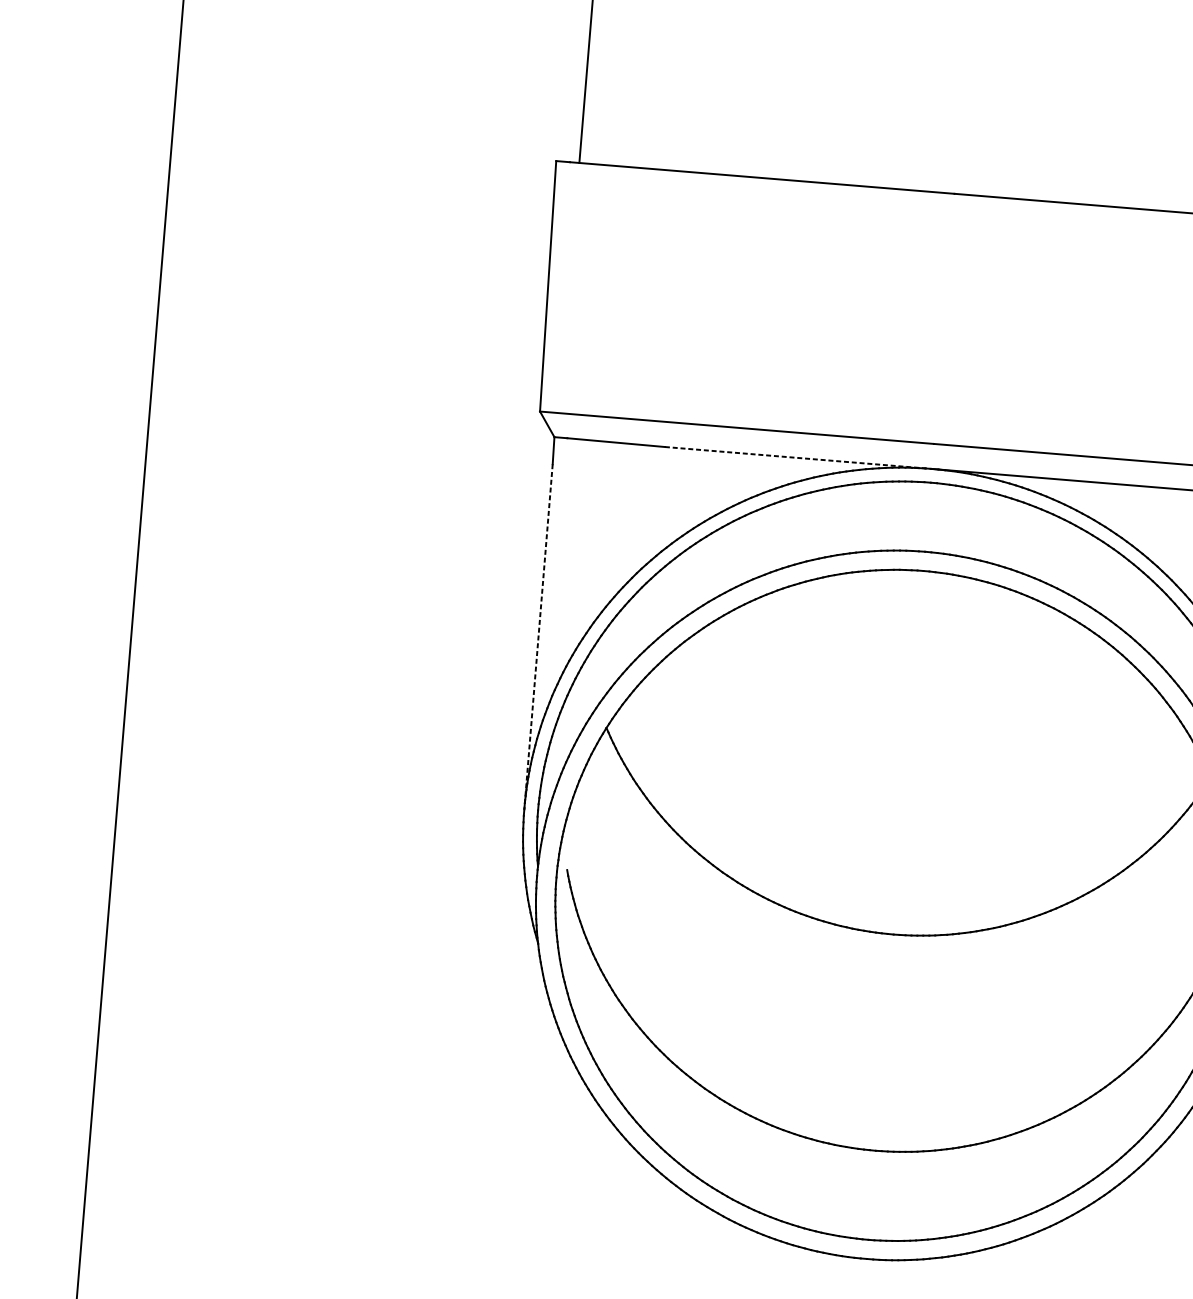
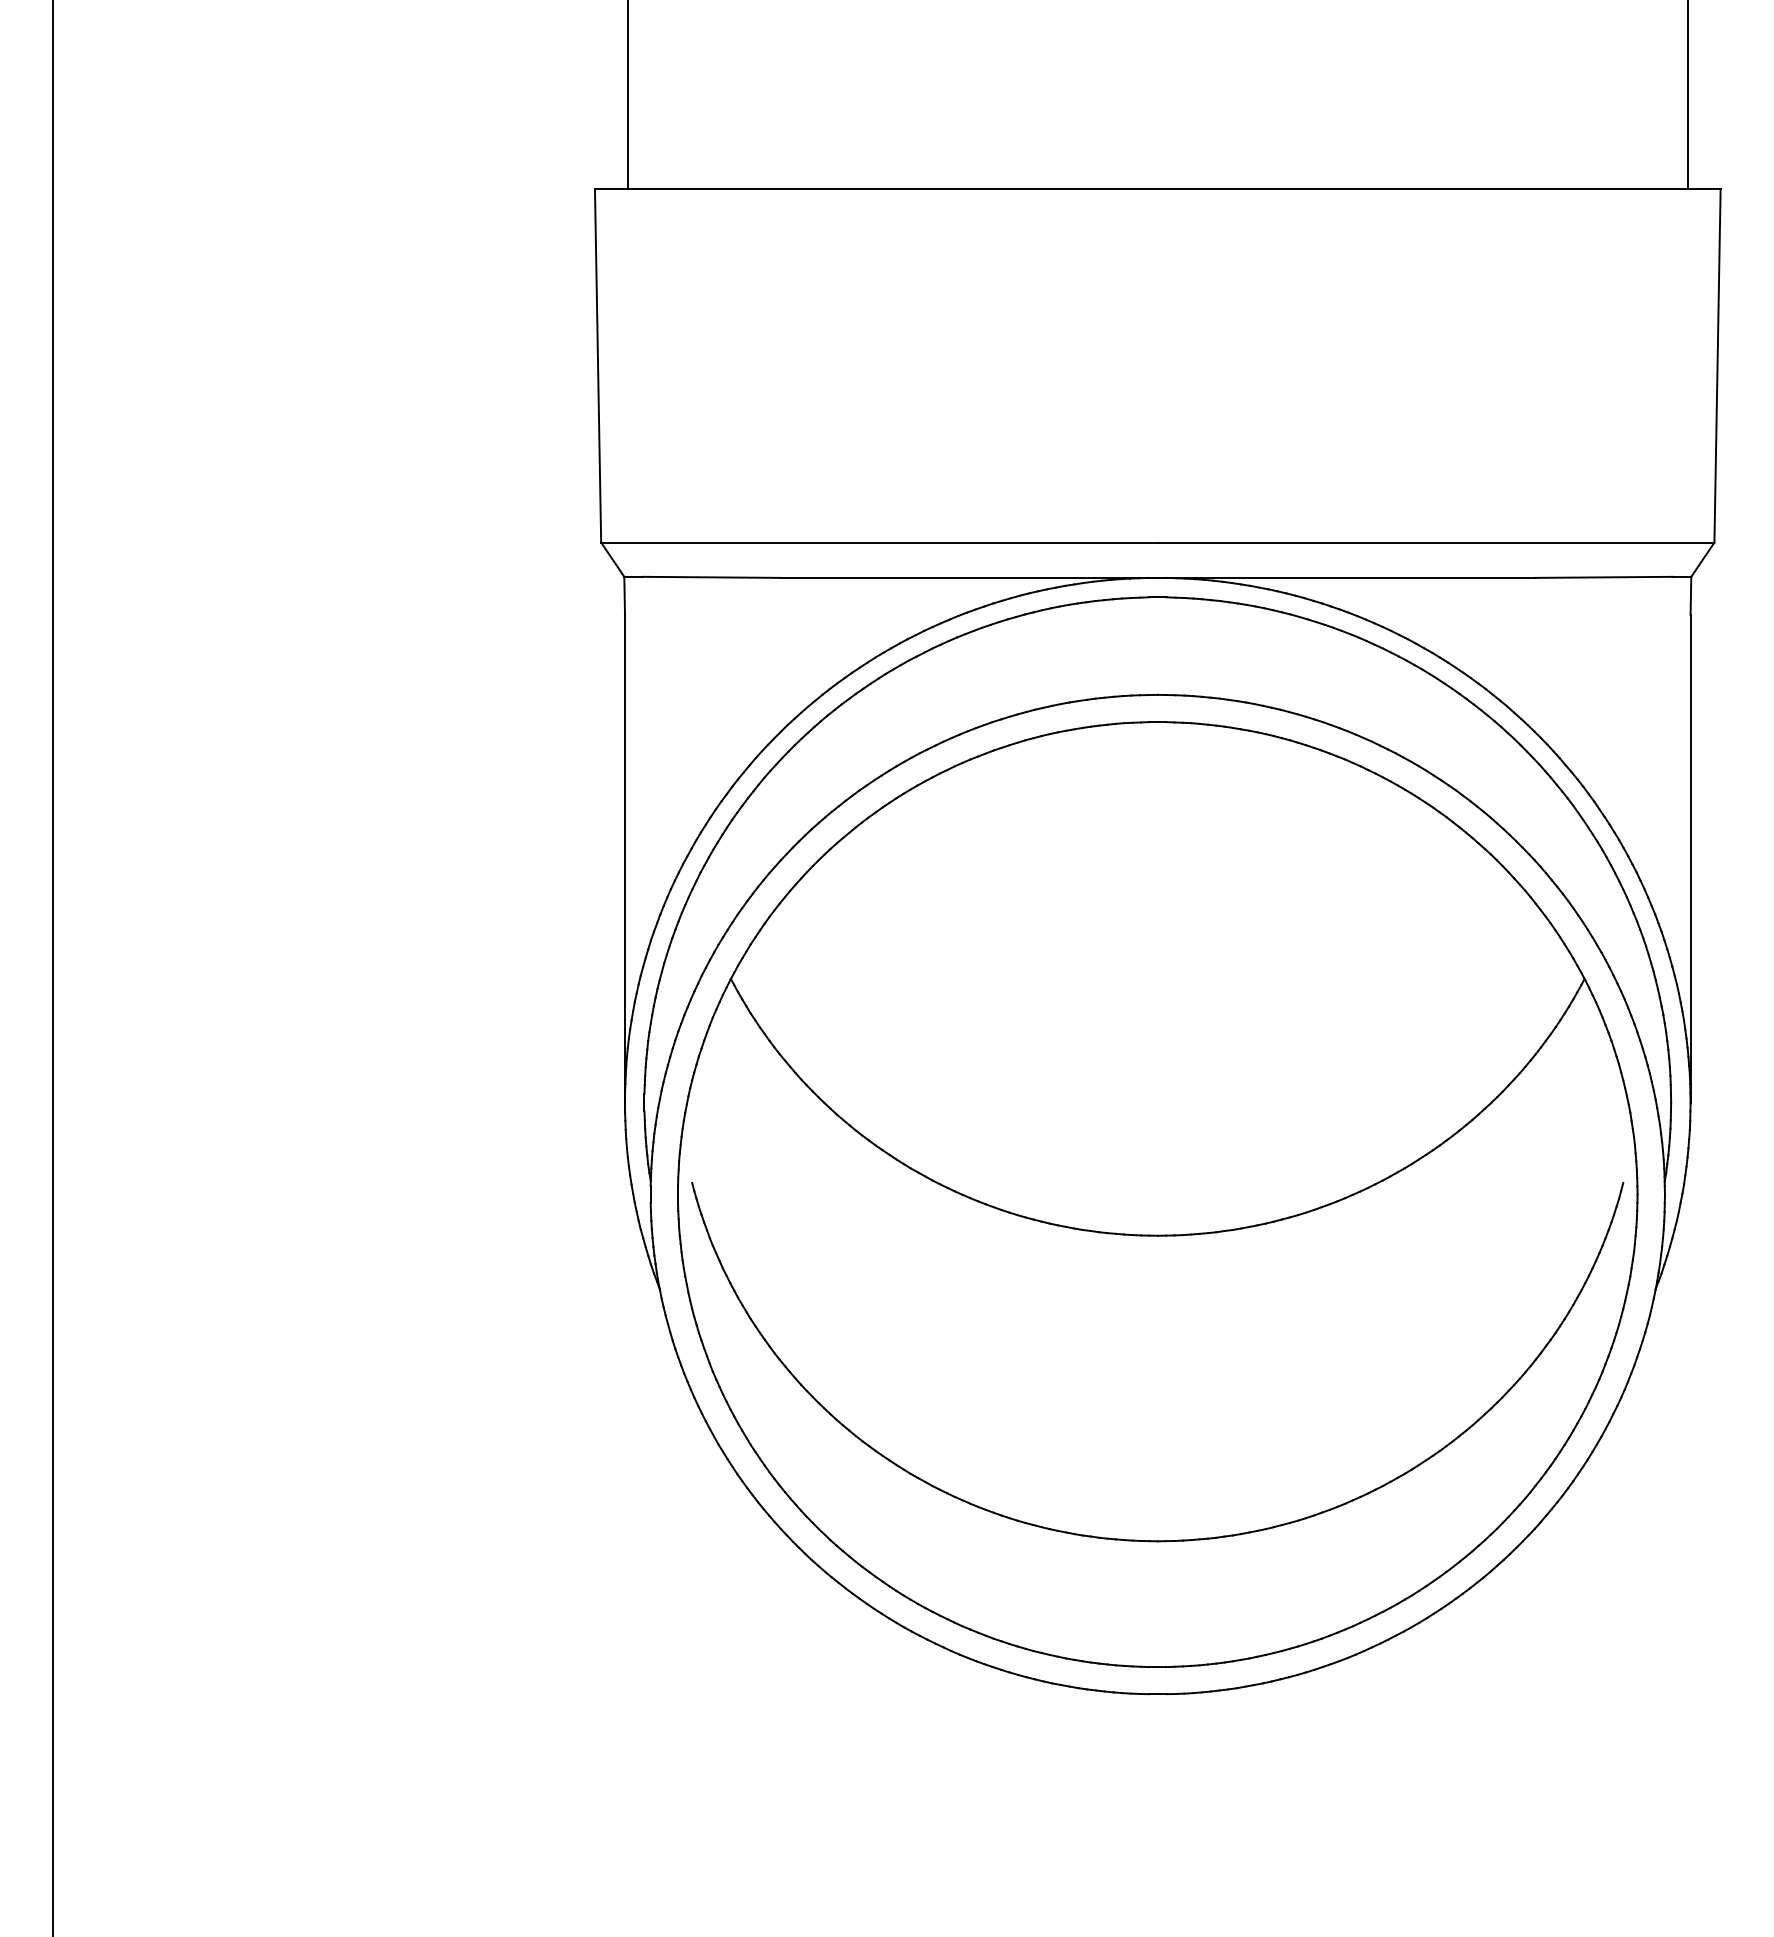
line: (798, 457) -> (969, 577), dashed -> solid
line: (538, 636) -> (625, 858), dashed -> solid

